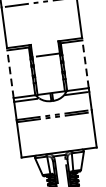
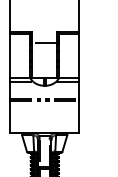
line: (85, 63) -> (79, 55), dashed -> solid
line: (10, 73) -> (10, 55), dashed -> solid

